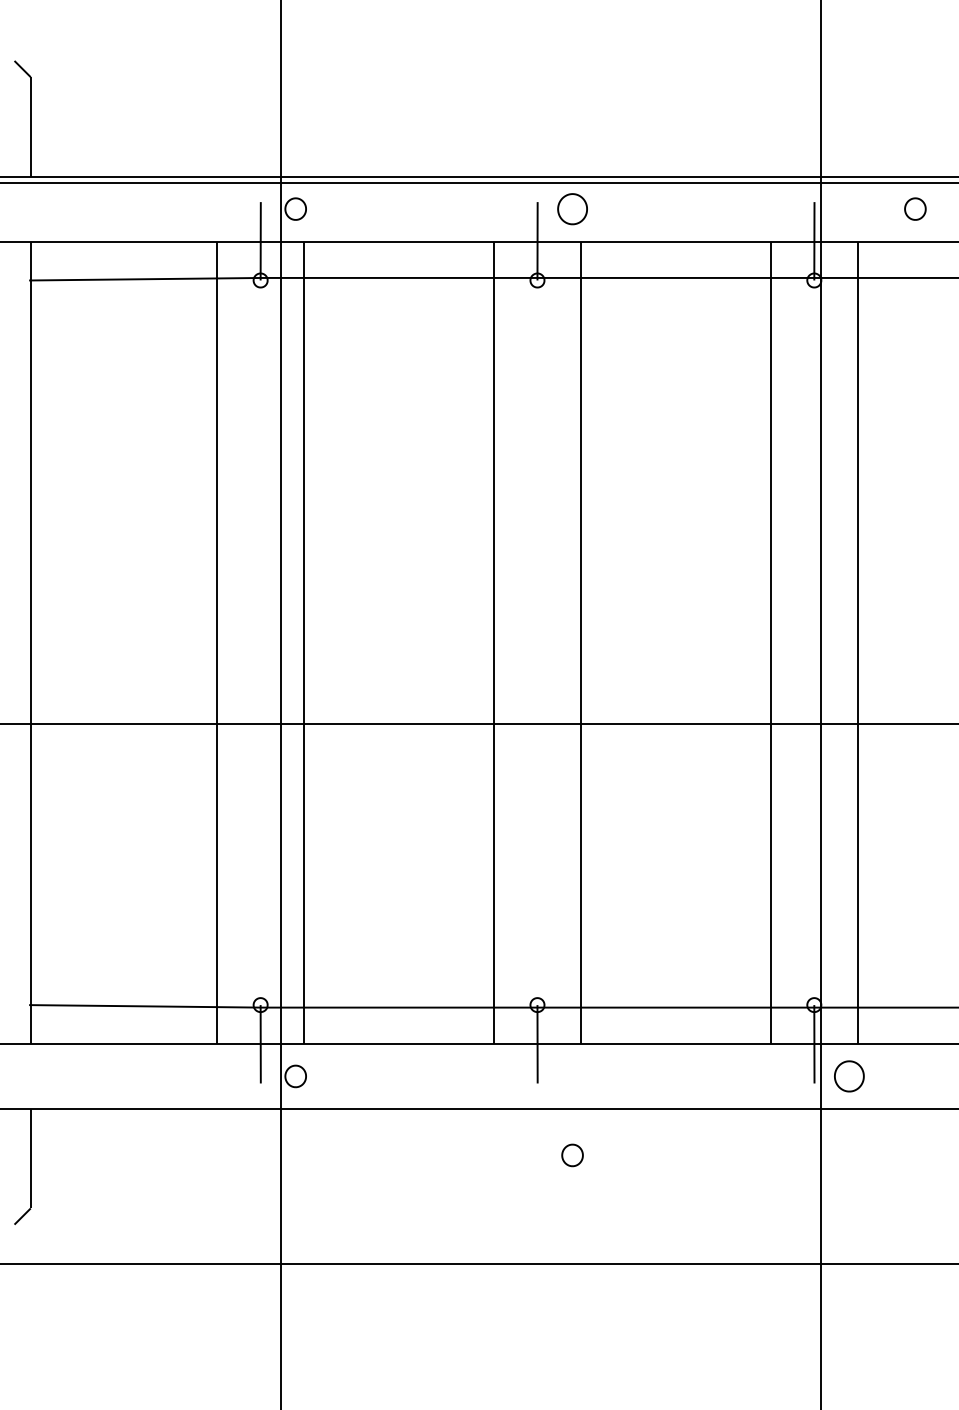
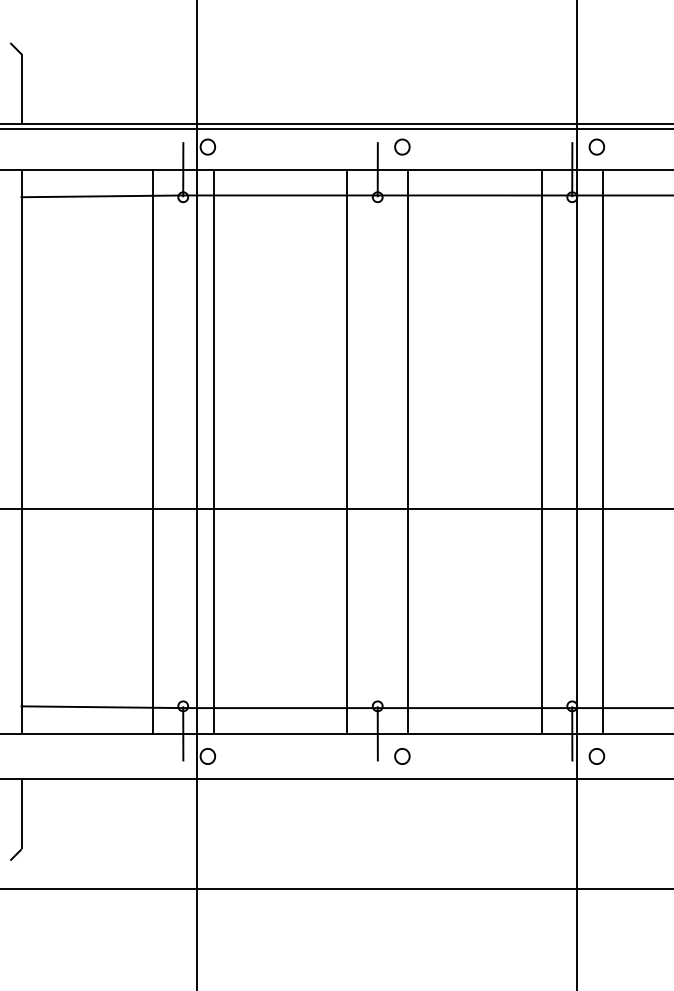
part: (572, 208) -> (402, 146), size x0.71
part: (915, 208) -> (596, 146), moved
part: (849, 1076) -> (596, 756), size x0.71
part: (572, 1155) -> (402, 756), moved

